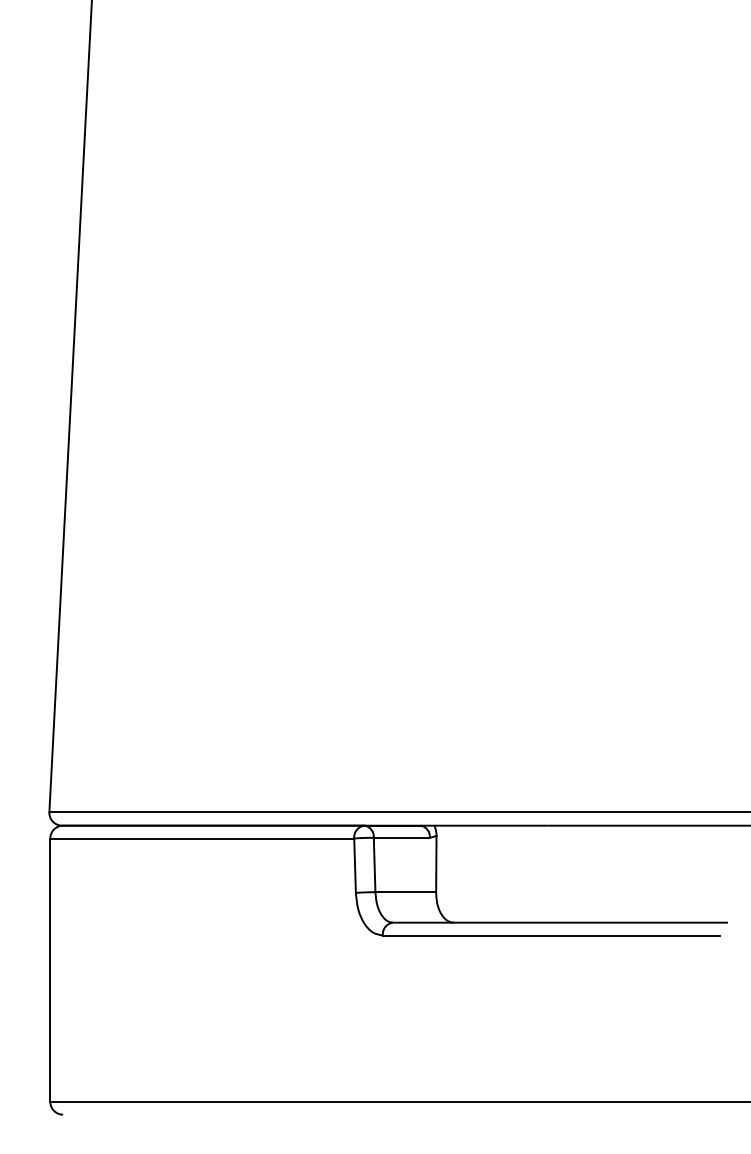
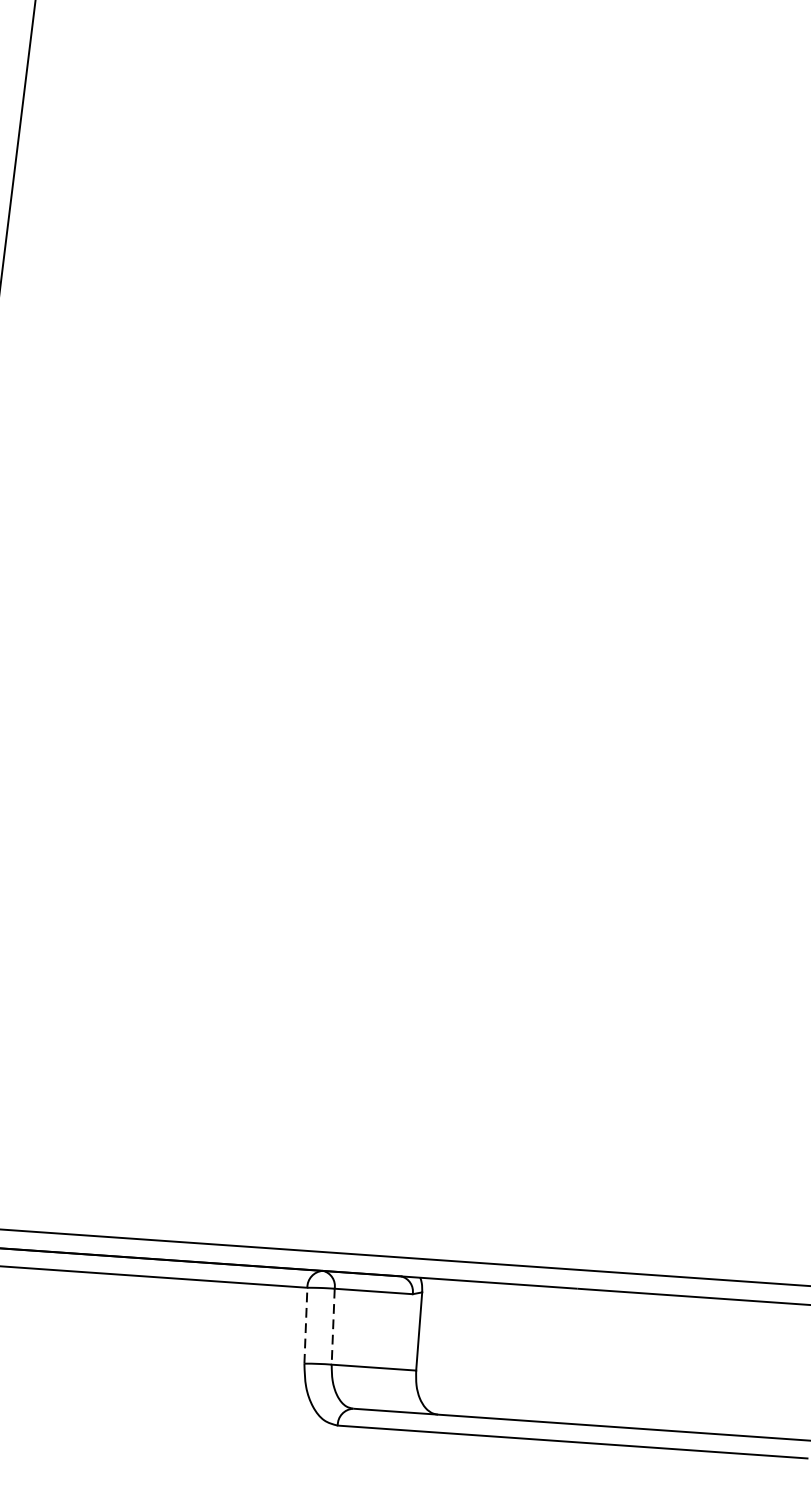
line: (355, 865) -> (306, 1325), solid -> dashed
line: (374, 865) -> (332, 1327), solid -> dashed

